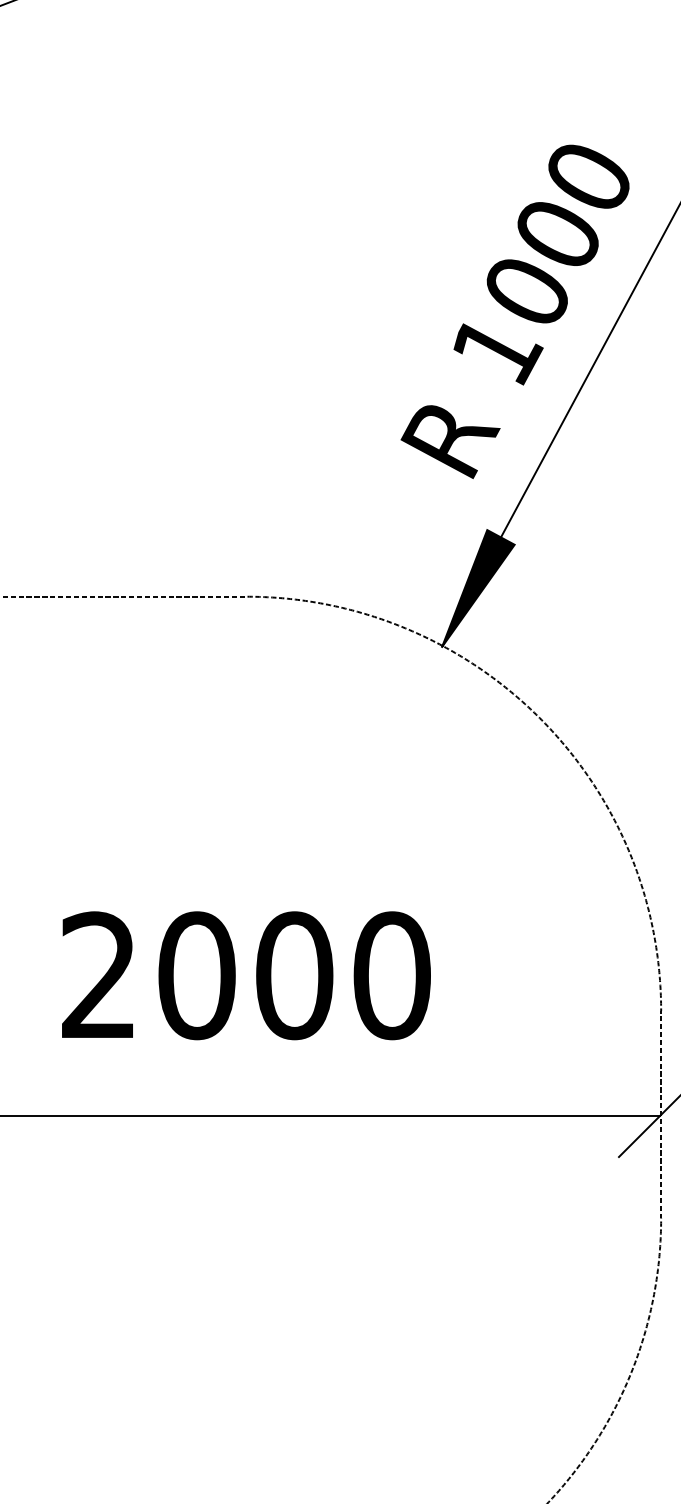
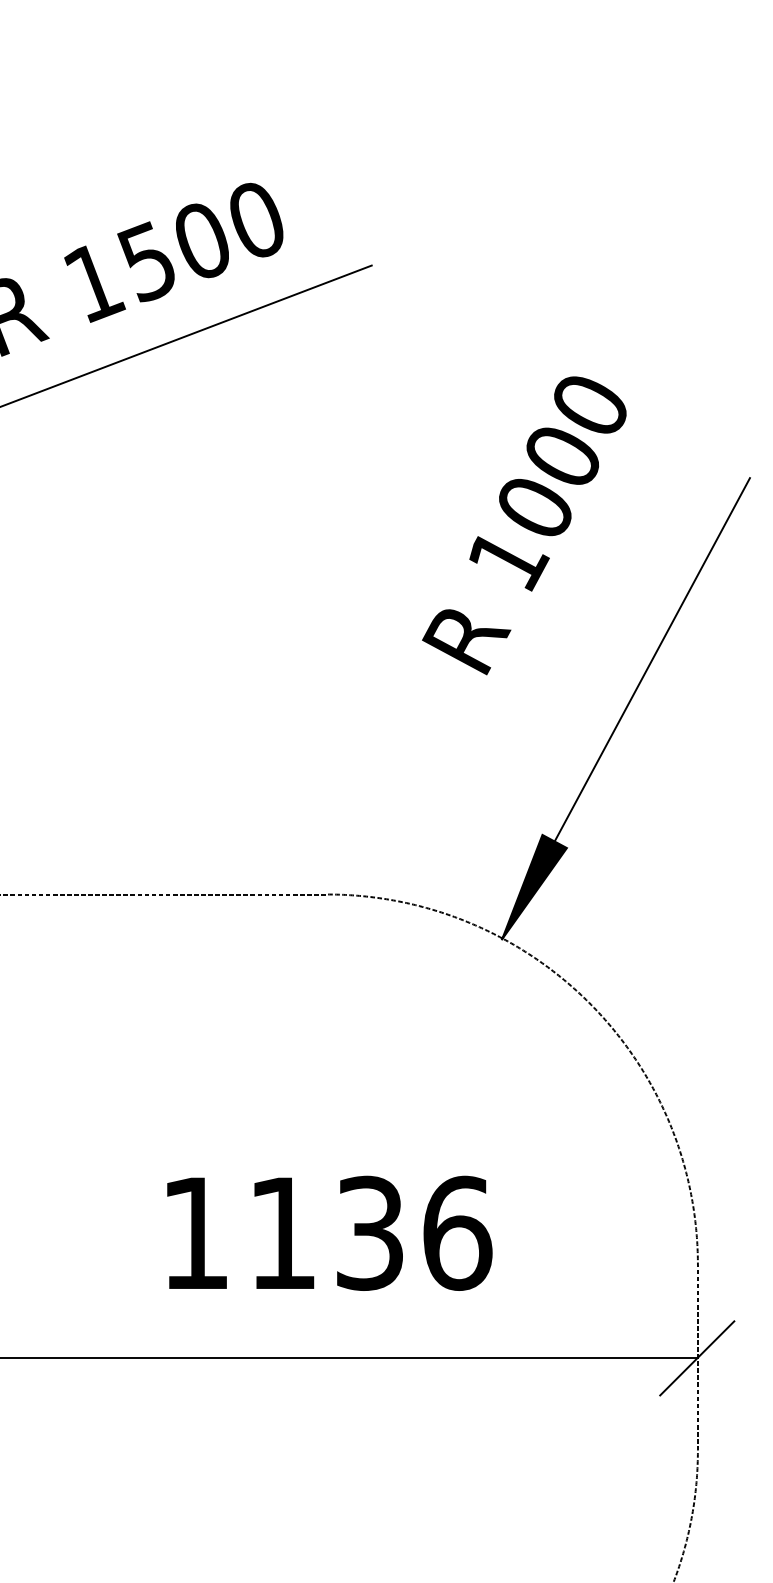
text: (515, 311) -> (524, 525), moved
text: (246, 974) -> (327, 1232), 2000 -> 1136

